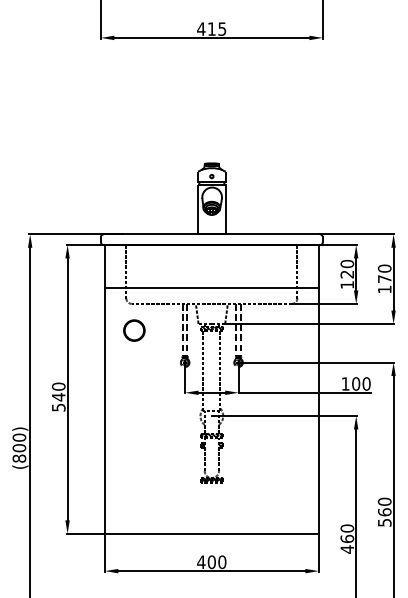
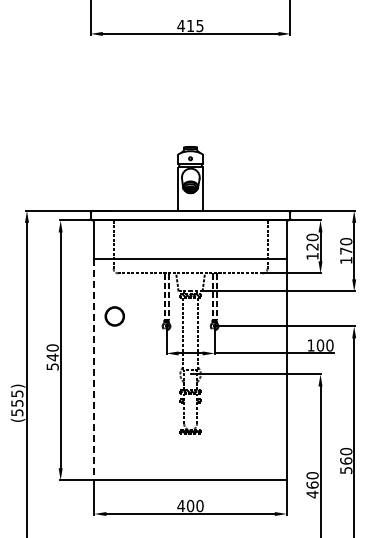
circle: (134, 330) -> (114, 316), moved
line: (105, 410) -> (94, 369), solid -> dashed
text: (19, 448) -> (17, 403), (800) -> (555)

